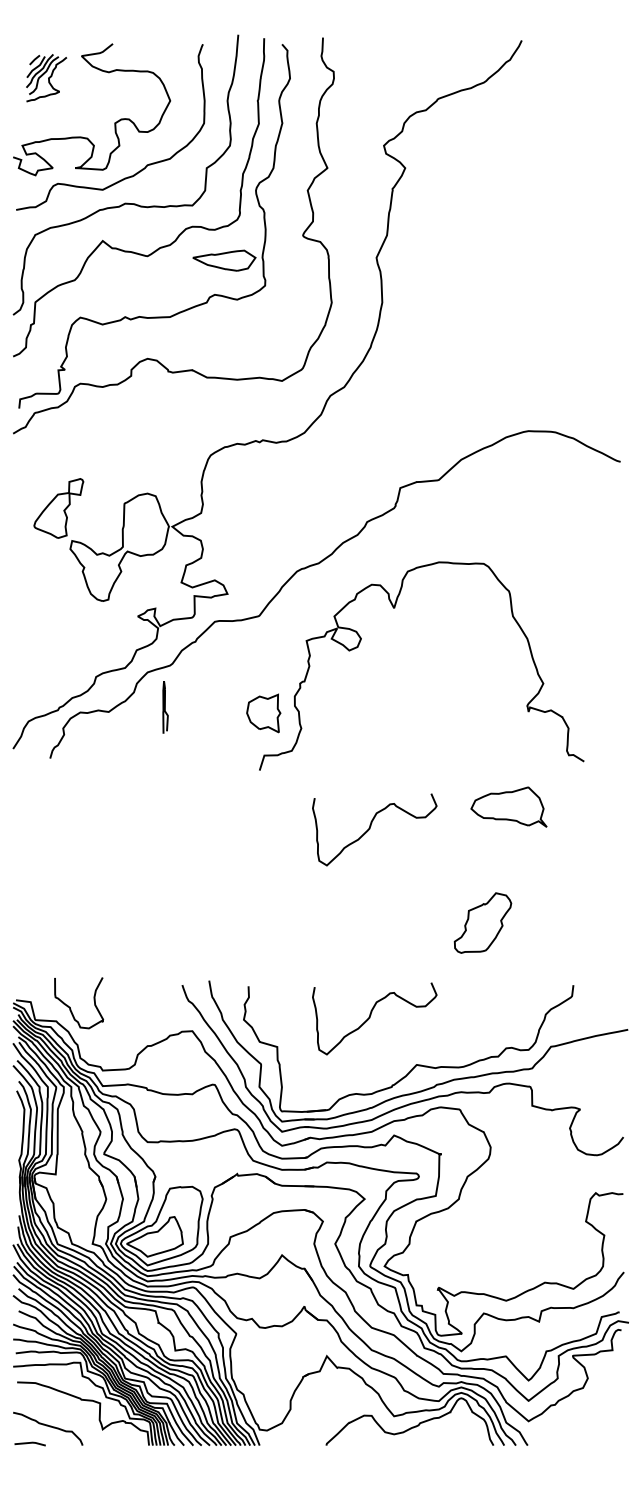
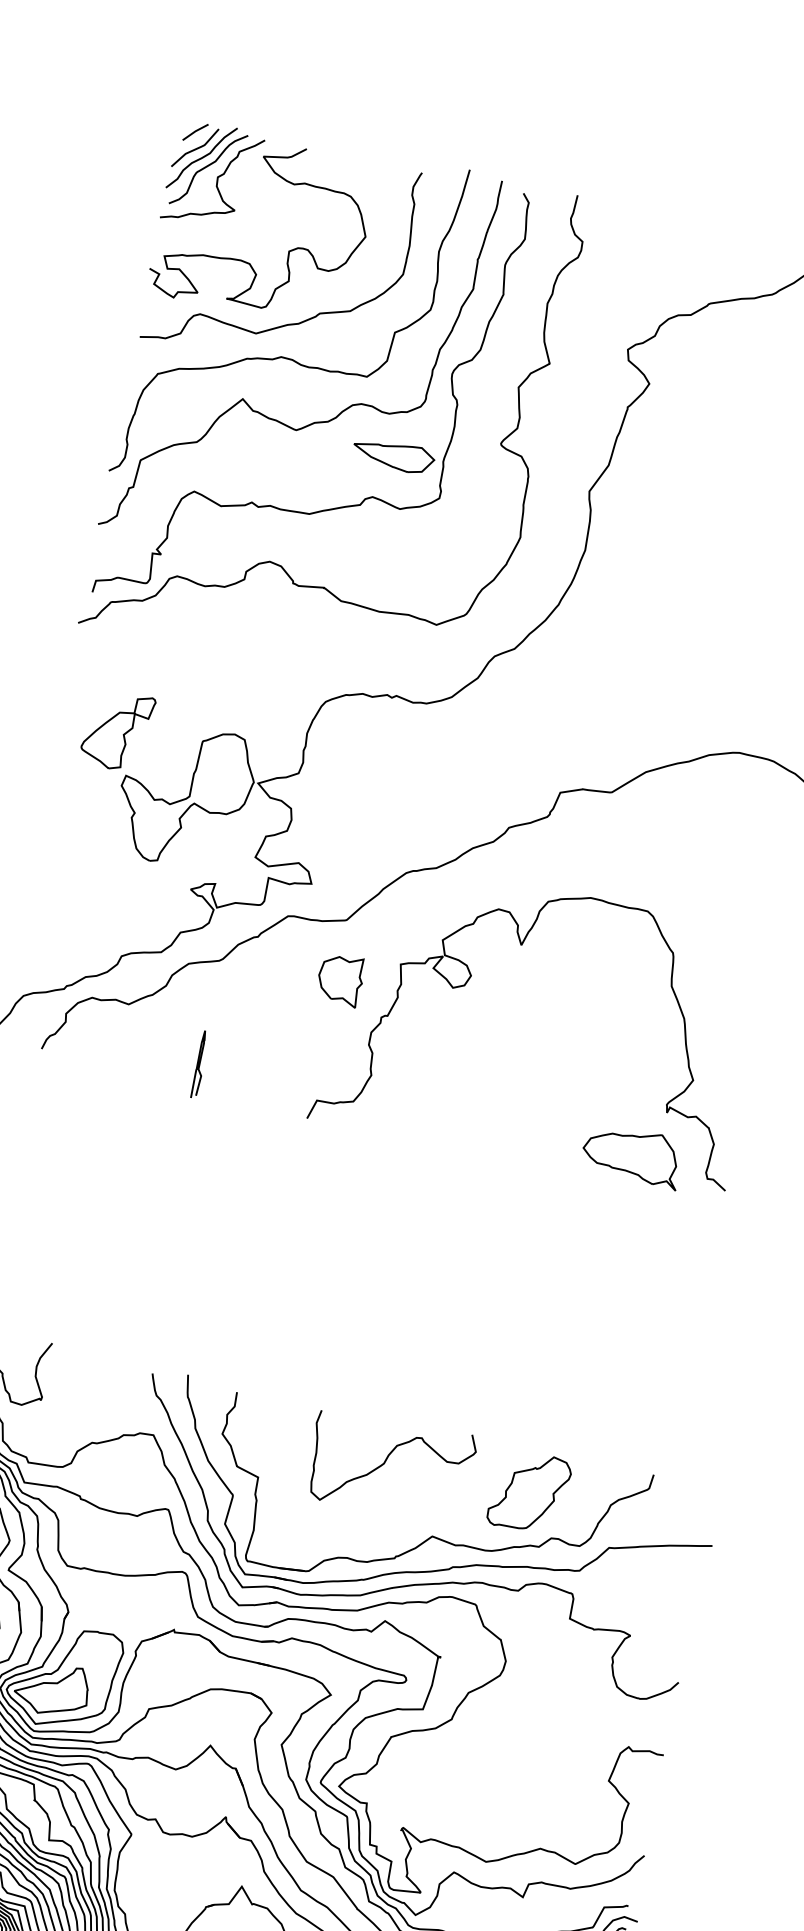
part: (46, 77) -> (212, 174), size x1.67
curve: (165, 707) -> (200, 1064), moved
part: (263, 713) -> (340, 979), moved
part: (508, 806) -> (631, 1154), moved
curve: (370, 828) -> (434, 1221), removed
part: (482, 922) -> (529, 1491), moved

